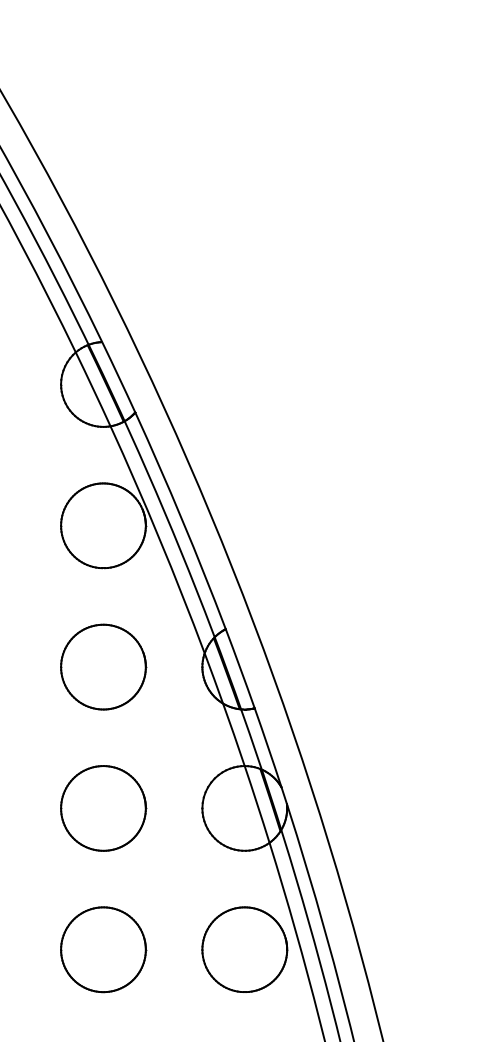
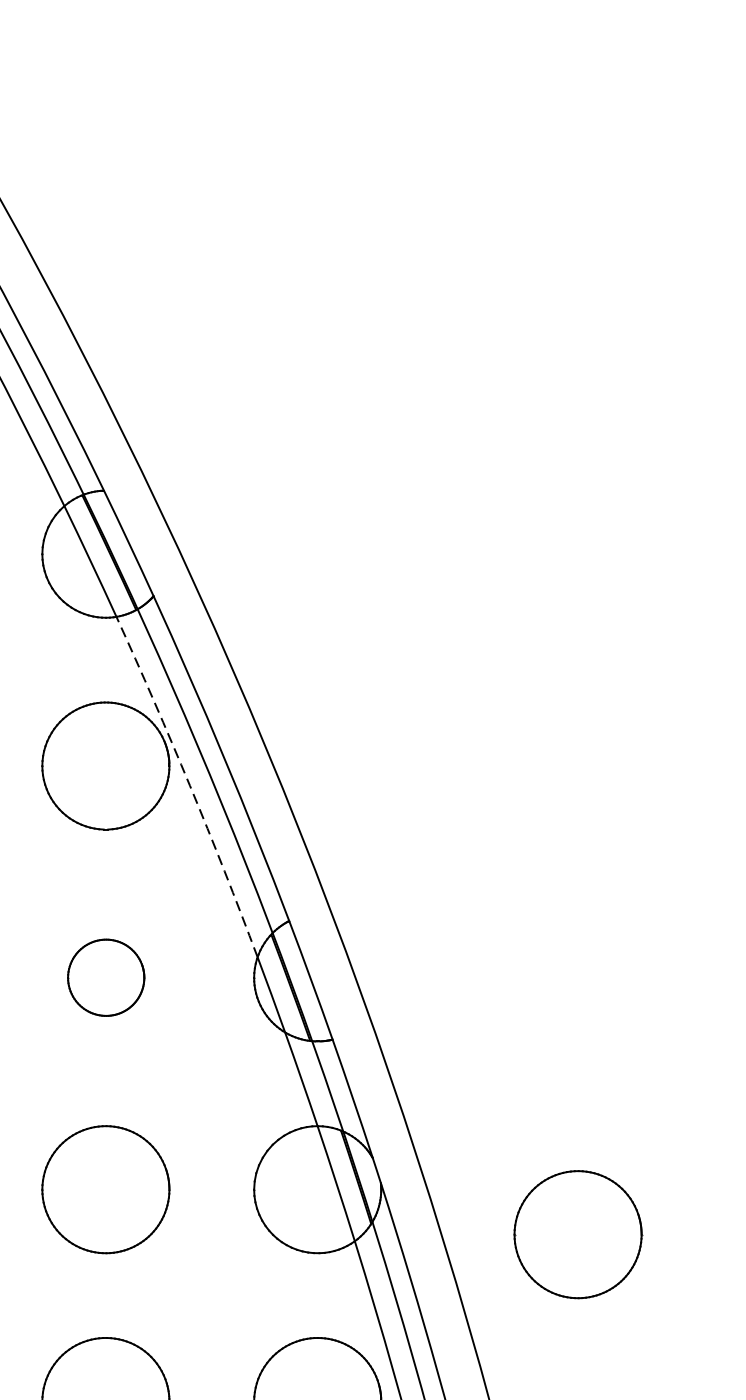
arc: (159, 539) -> (189, 786), solid -> dashed
part: (103, 666) -> (105, 976), size x0.6
part: (418, 838) -> (578, 1234), added

